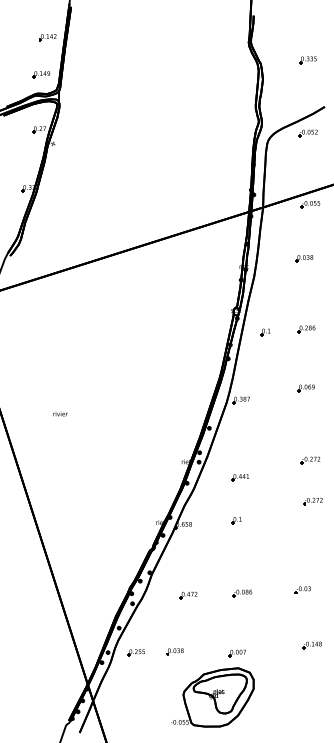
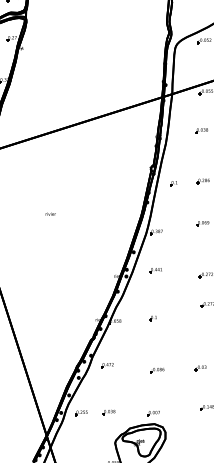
text: (60, 413) -> (50, 213), moved
part: (239, 477) -> (155, 270), moved
part: (188, 595) -> (107, 365), moved

